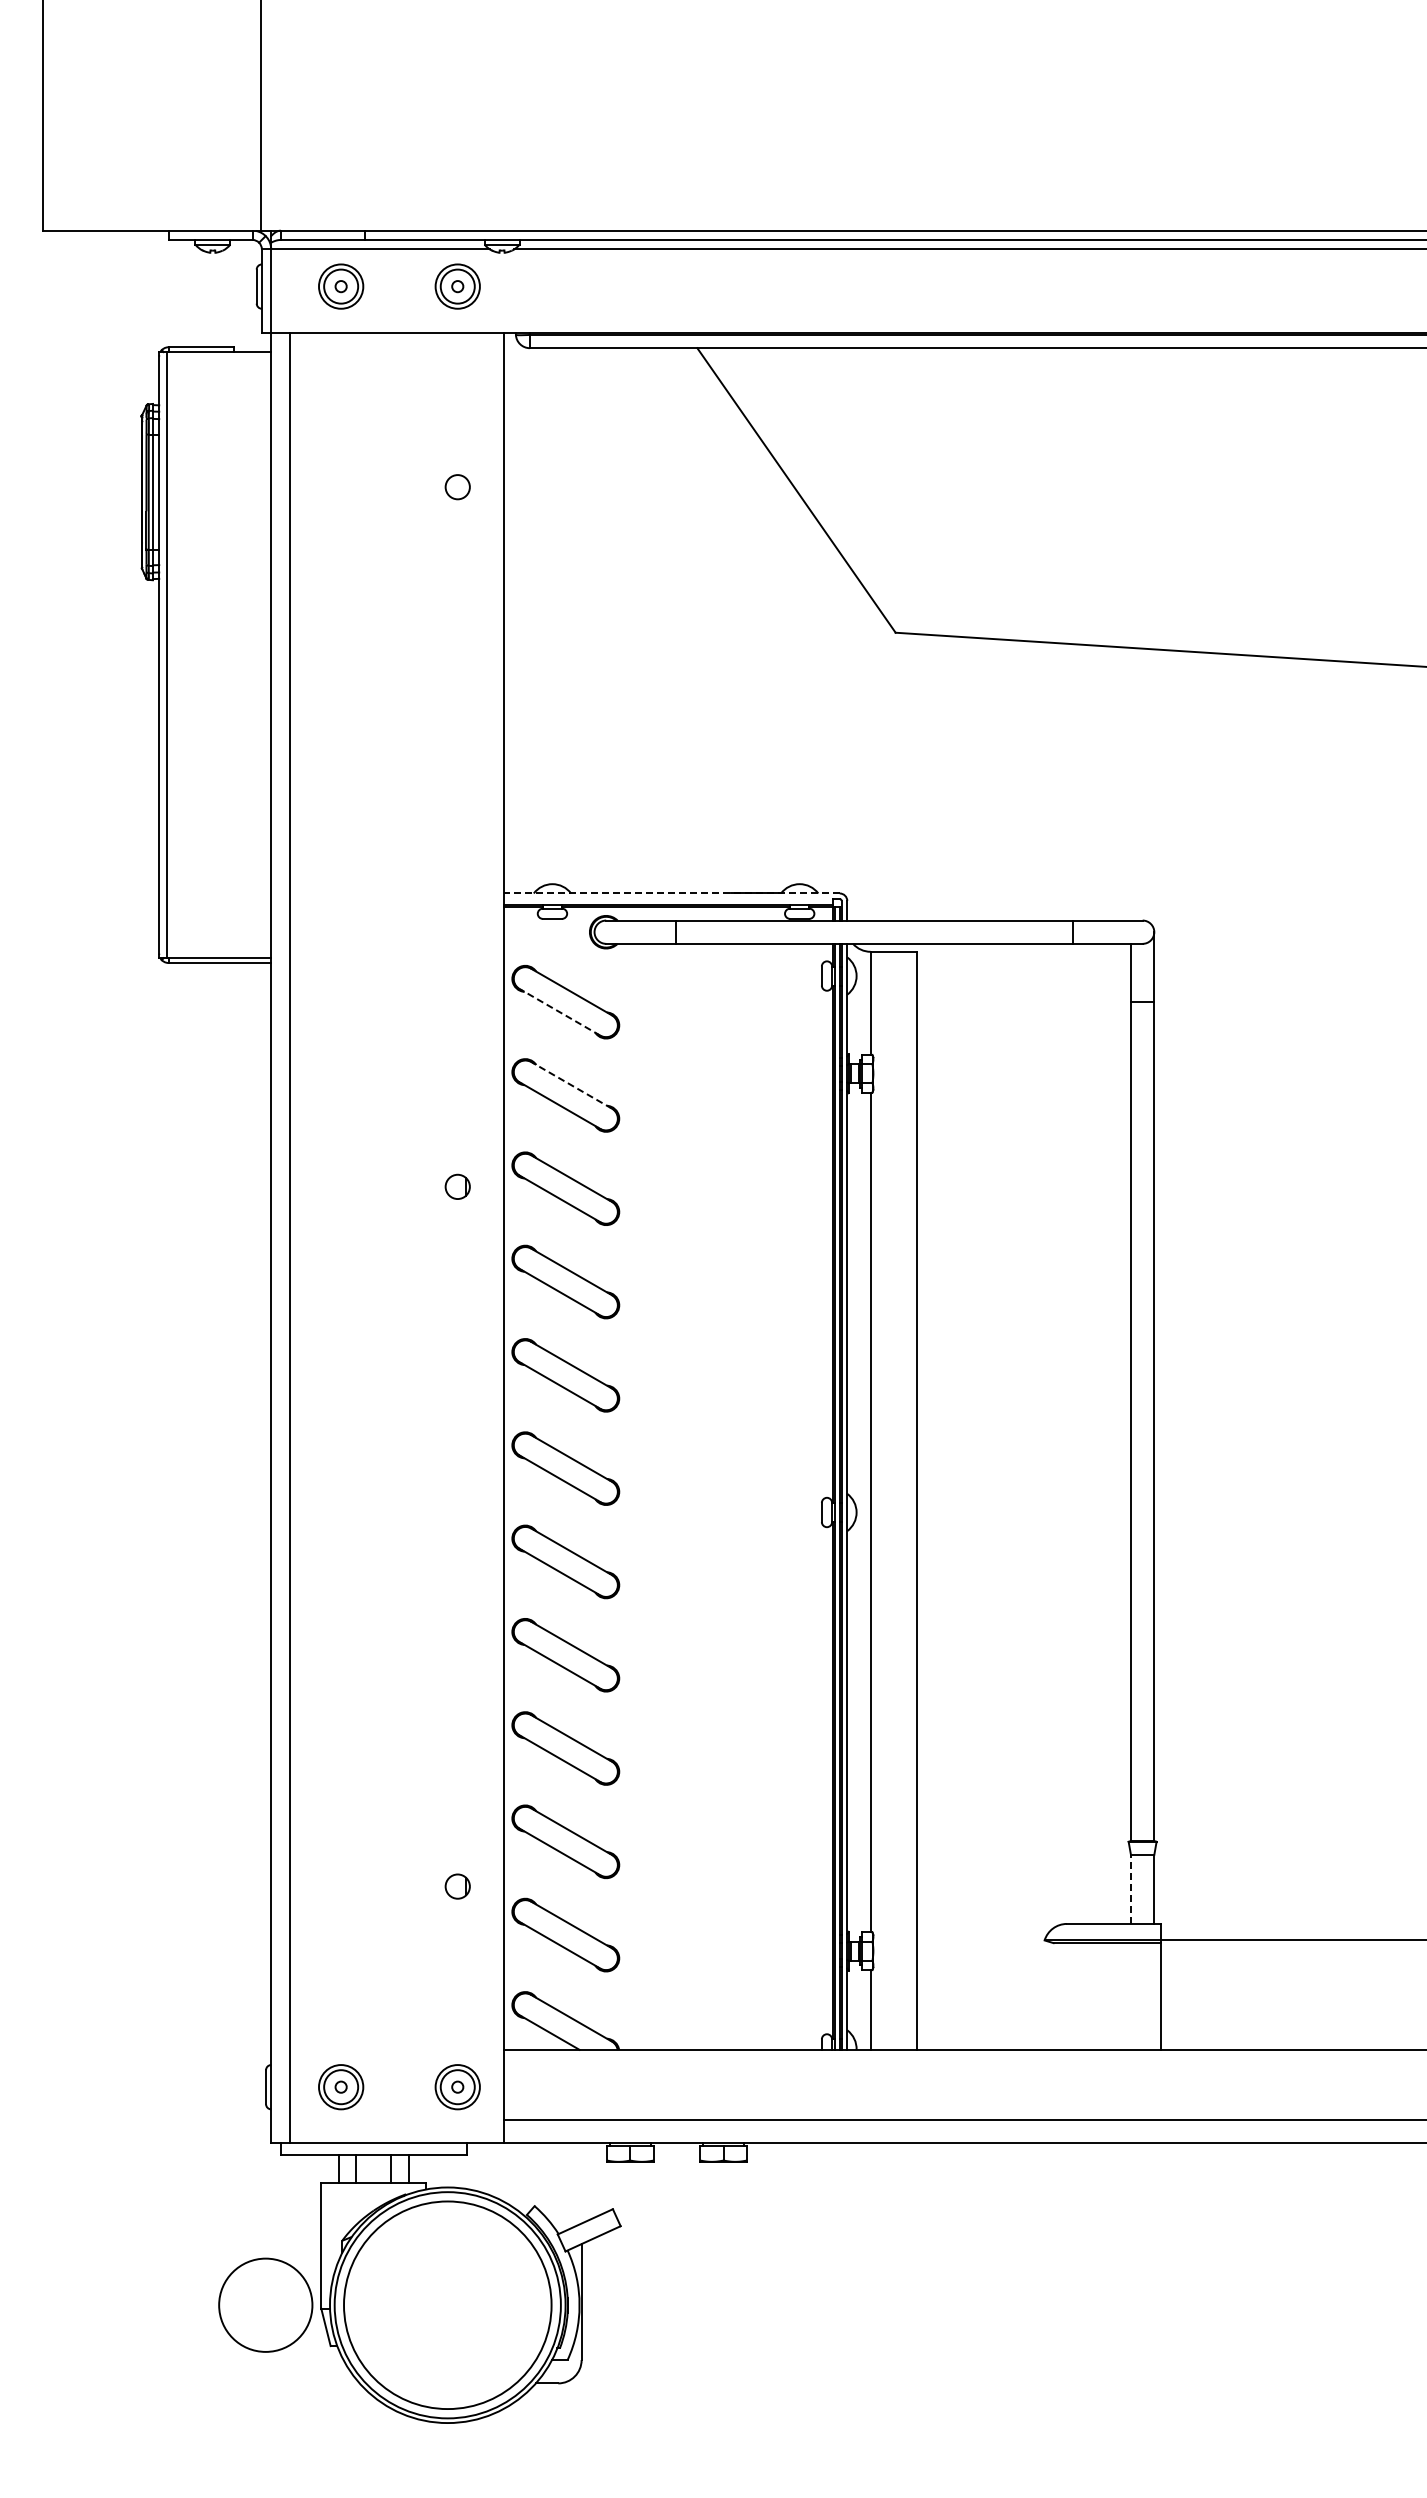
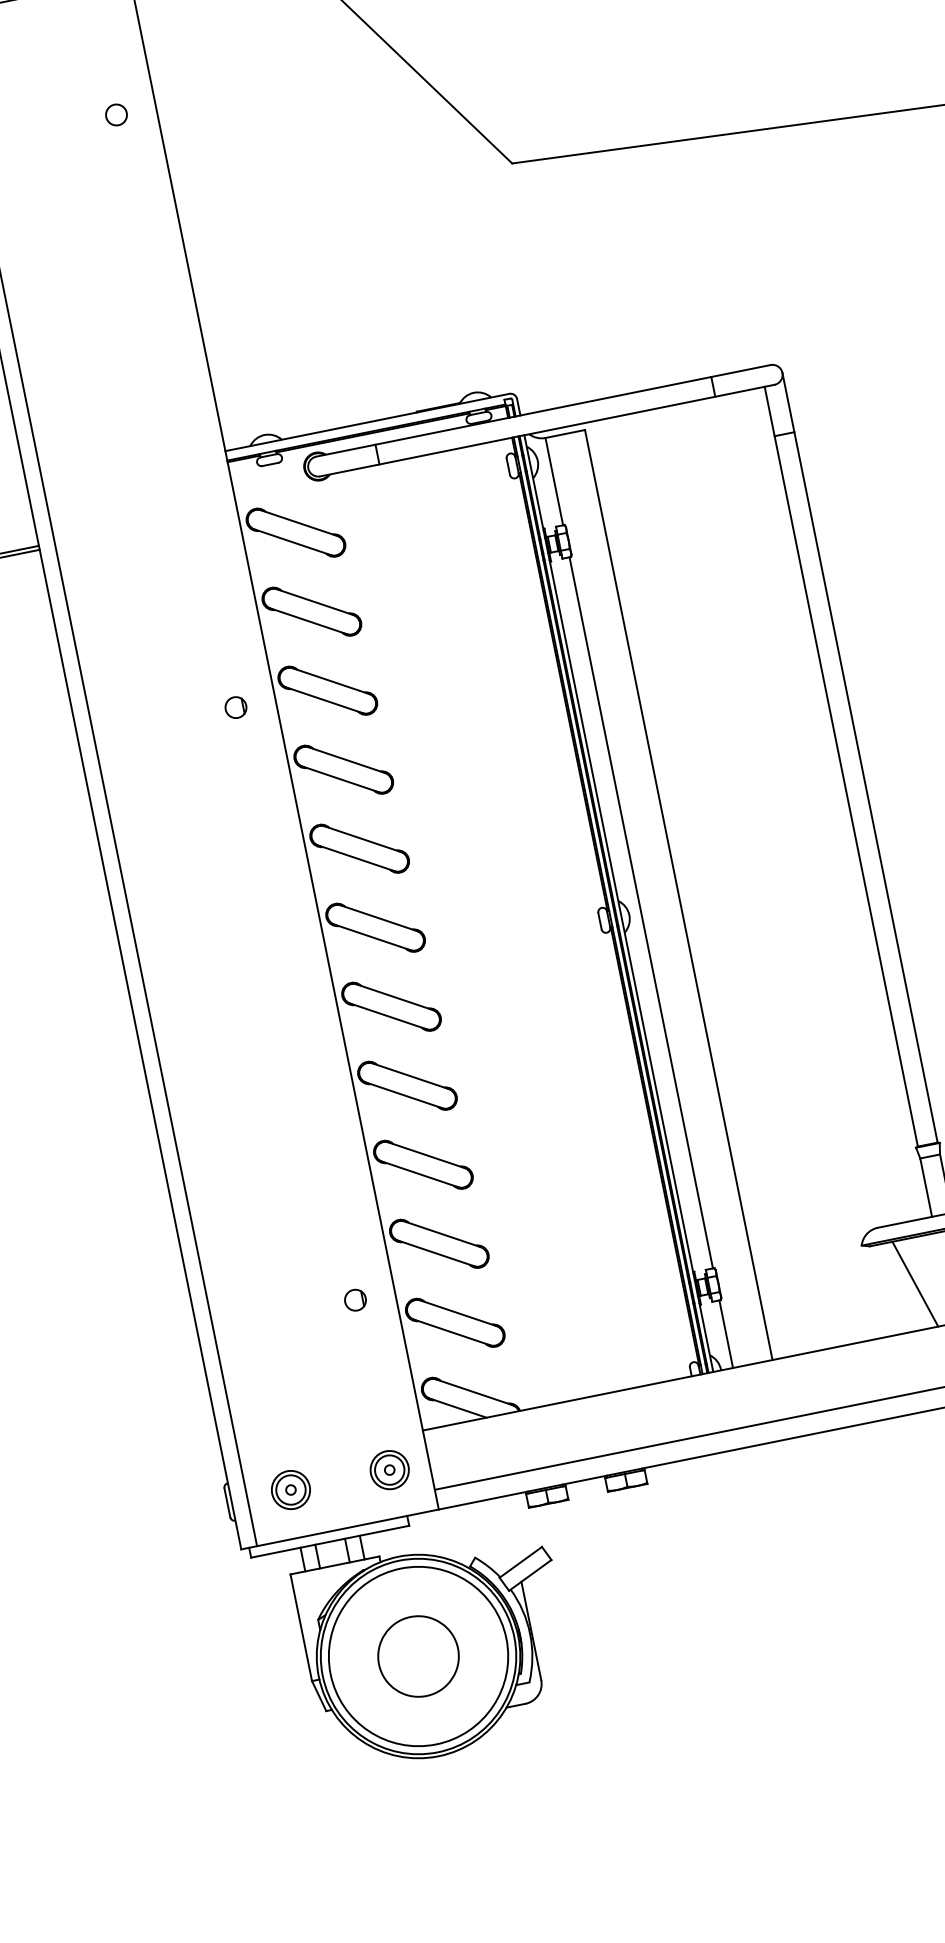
line: (672, 893) -> (367, 422), dashed -> solid
line: (559, 1012) -> (292, 542), dashed -> solid
line: (571, 1085) -> (315, 602), dashed -> solid
line: (1130, 1888) -> (925, 1186), dashed -> solid
line: (1096, 1996) -> (915, 1284), added
circle: (265, 2304) -> (418, 1655), moved

